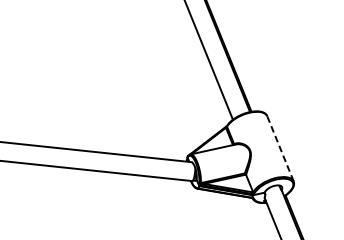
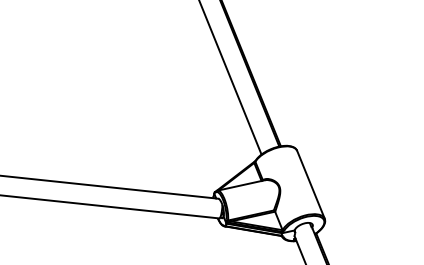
line: (280, 148) -> (310, 184), dashed -> solid

